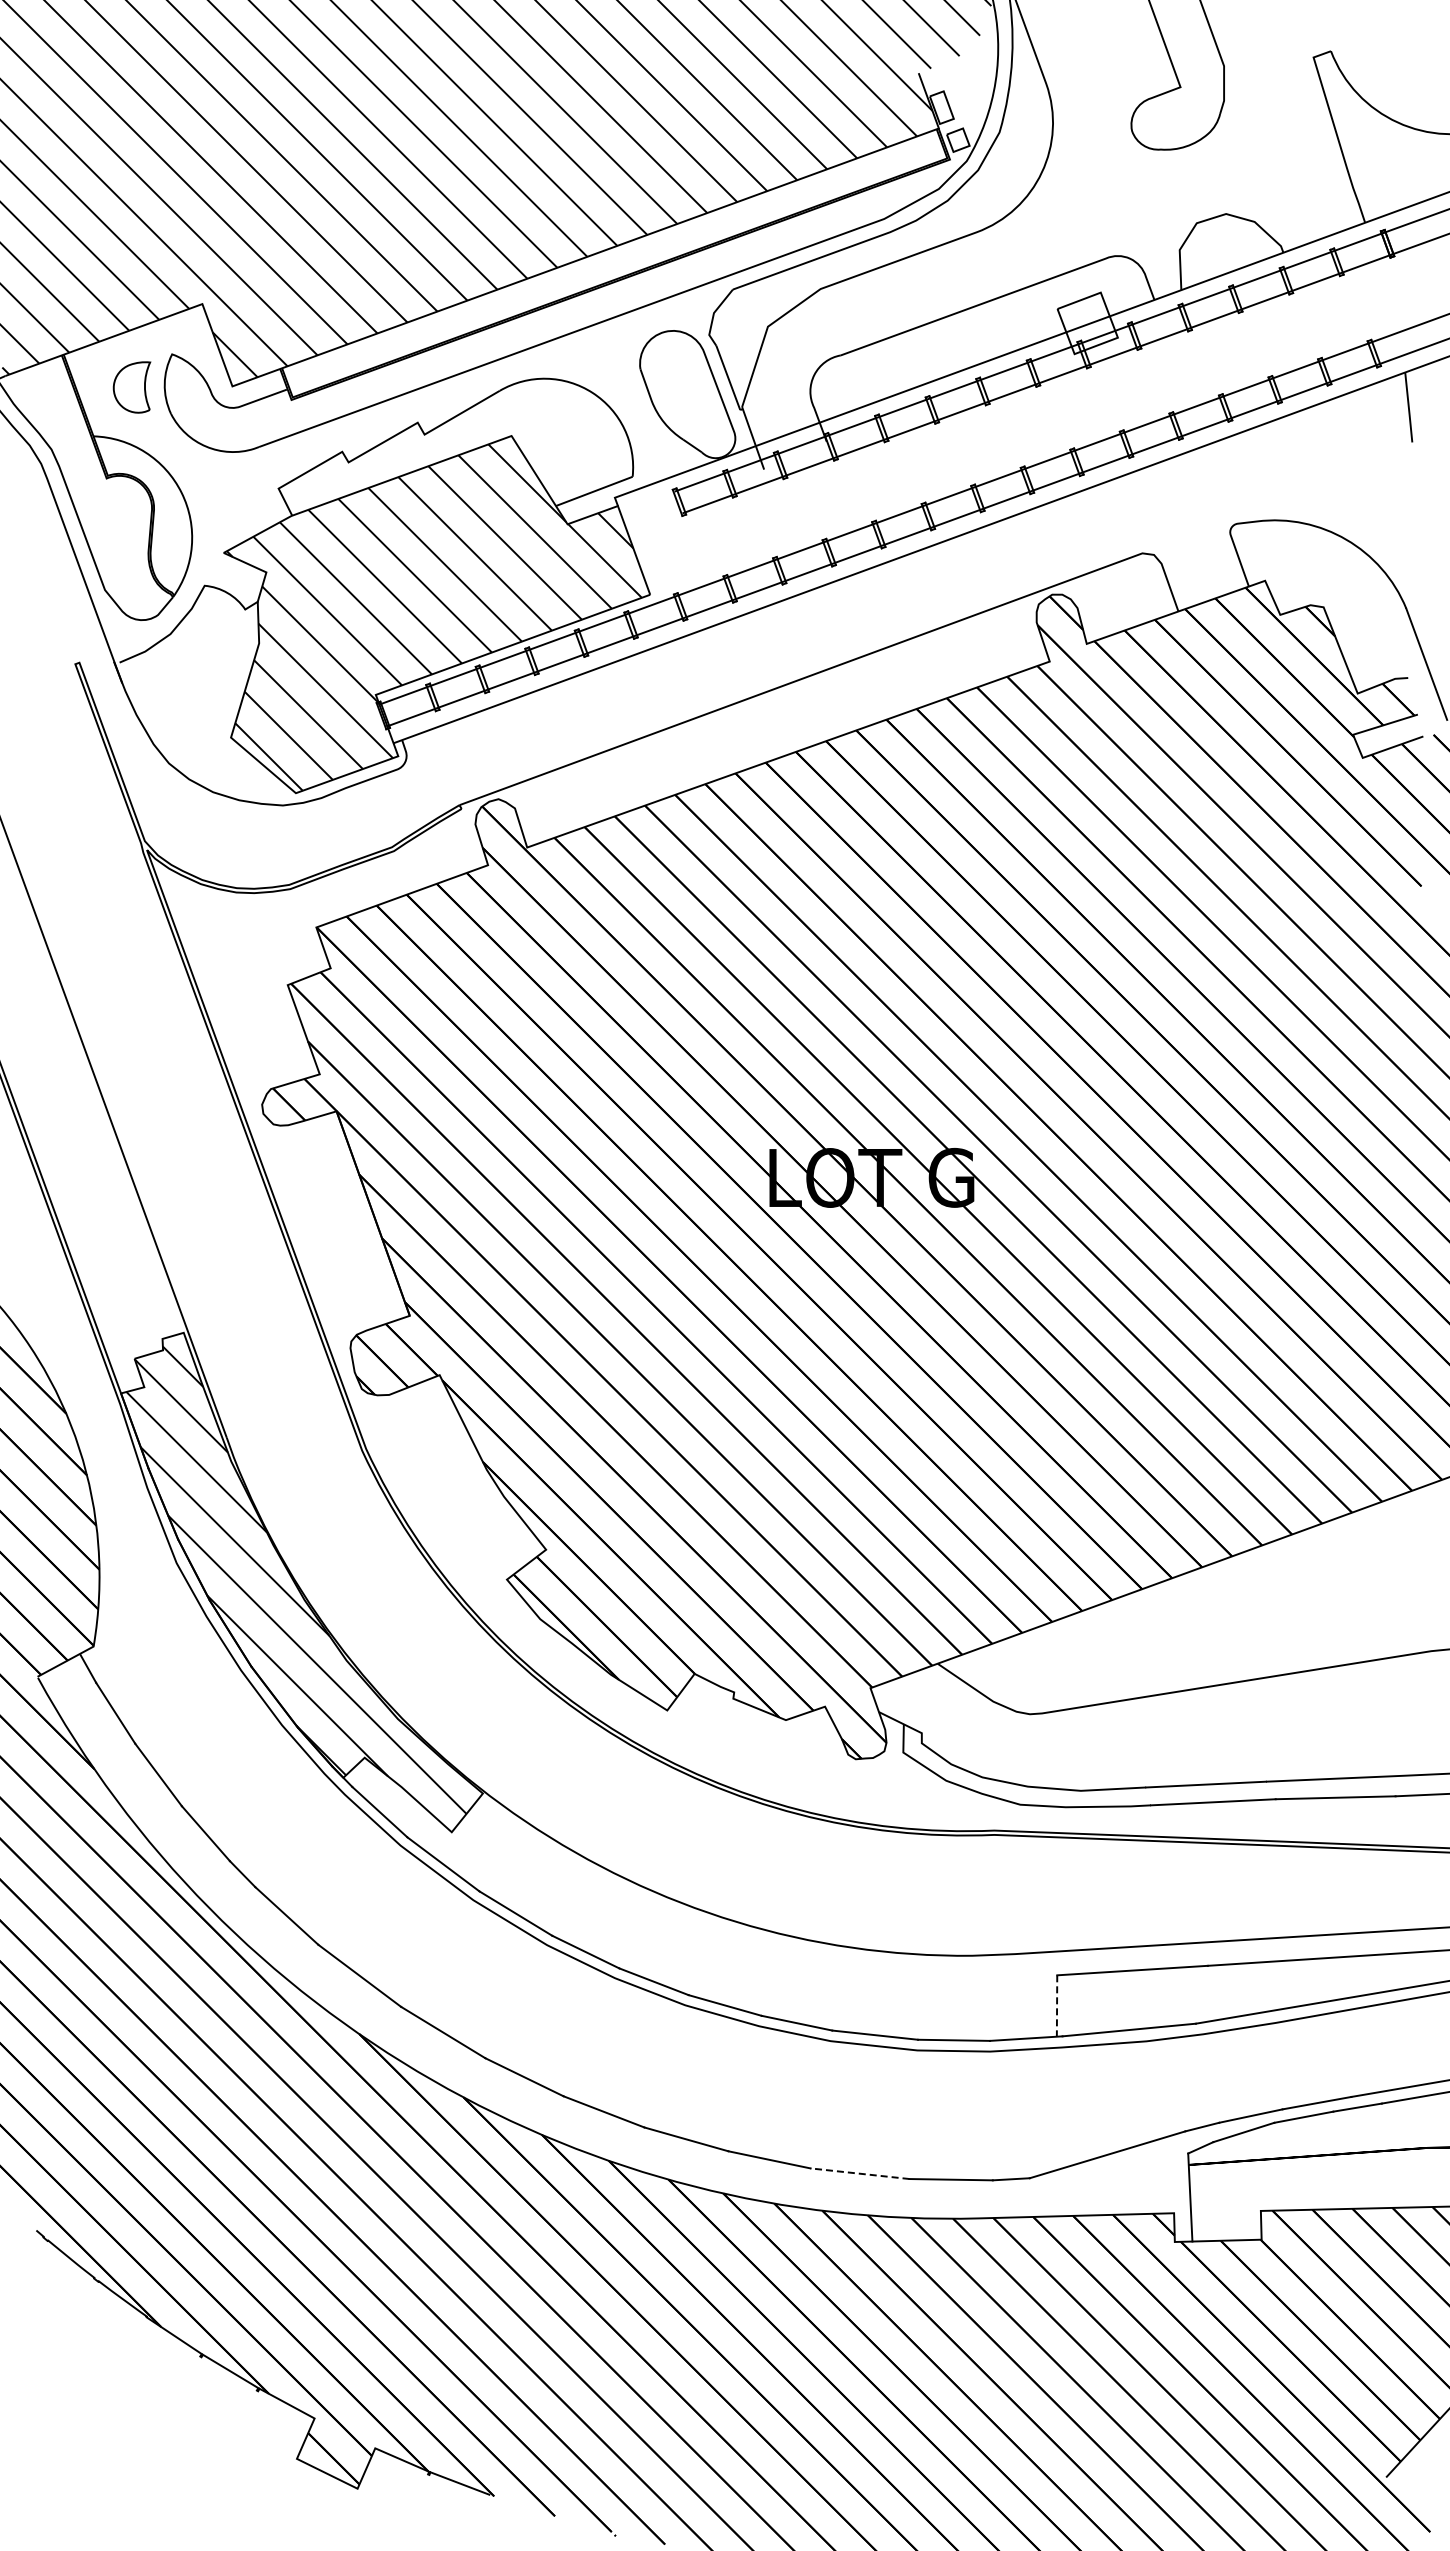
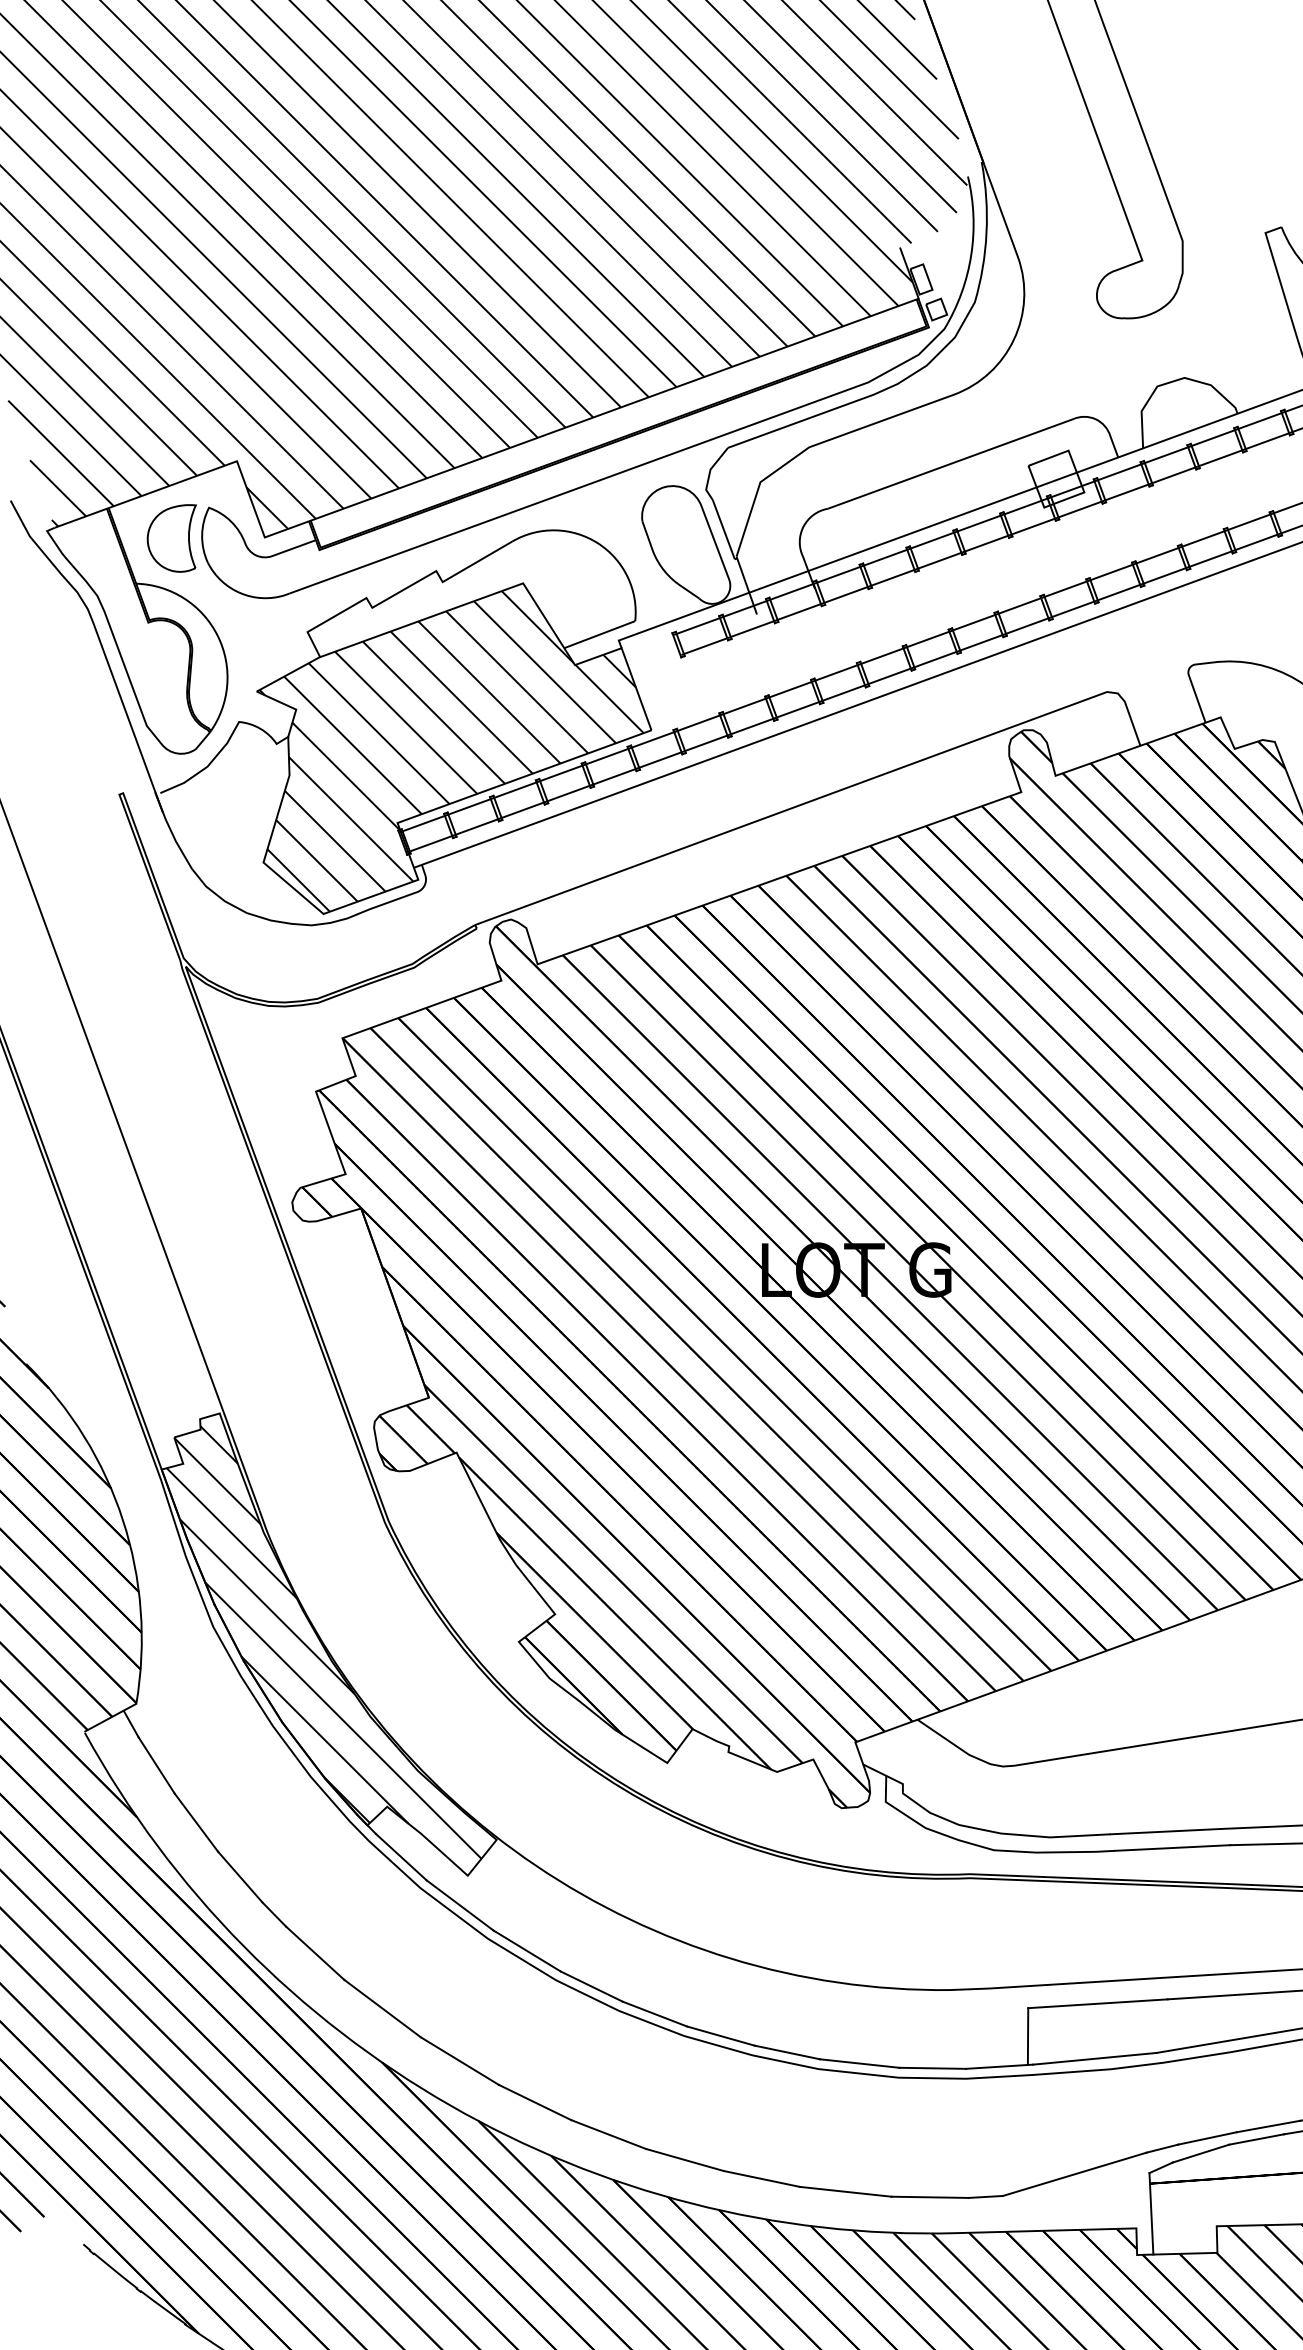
part: (131, 387) -> (171, 538), size x1.43
line: (1057, 2006) -> (1028, 2037), dashed -> solid
line: (860, 2173) -> (846, 2191), dashed -> solid

